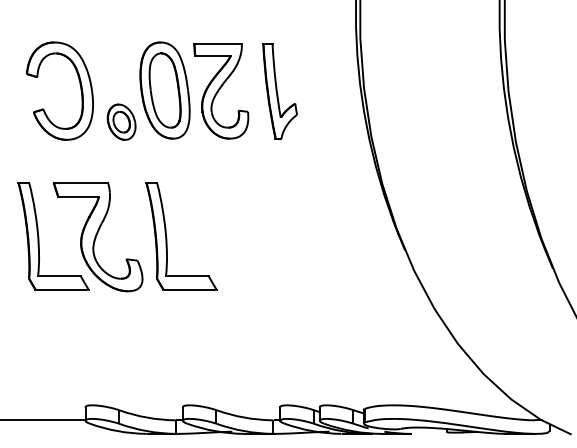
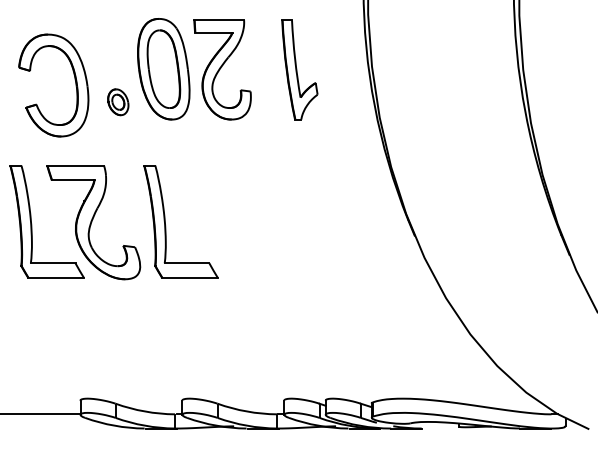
part: (79, 84) -> (74, 78), moved
part: (279, 91) -> (299, 70), moved
part: (121, 121) -> (118, 101), size x0.7

